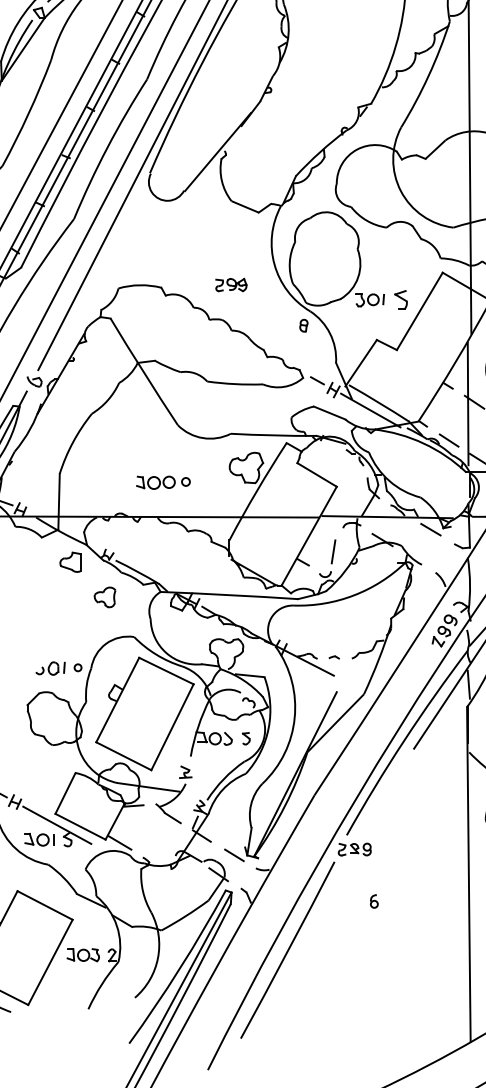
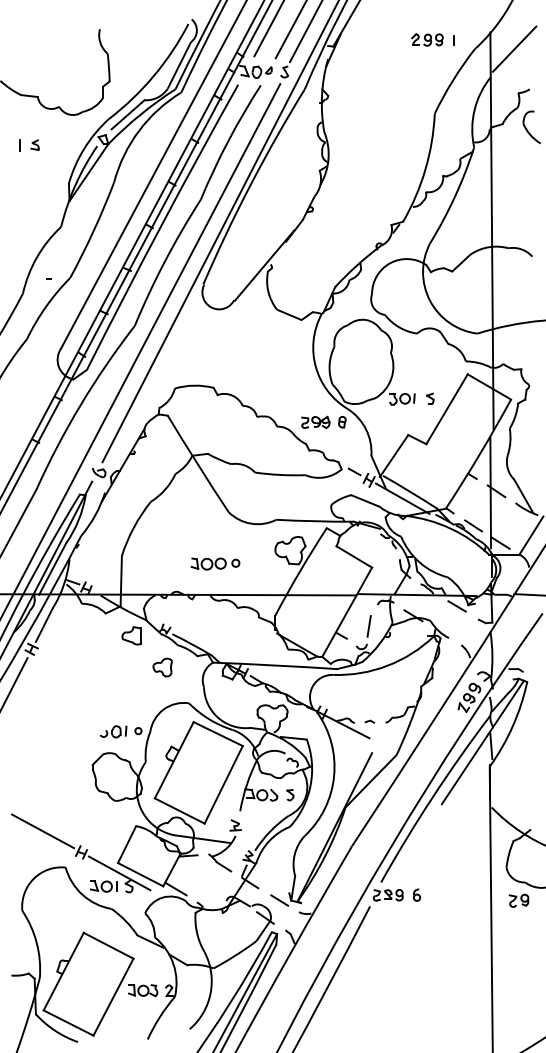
part: (230, 283) -> (315, 421), moved
part: (401, 299) -> (430, 398), size x0.62
part: (374, 900) -> (417, 894), moved

